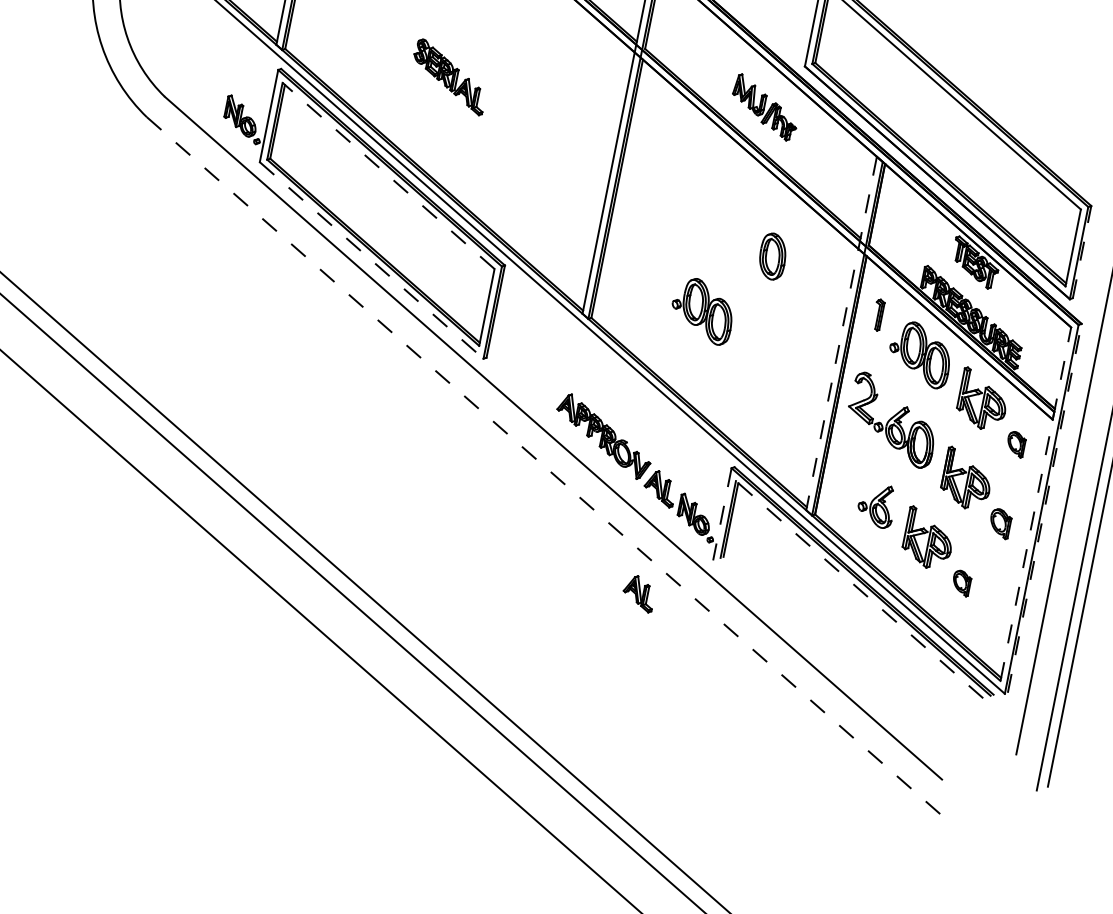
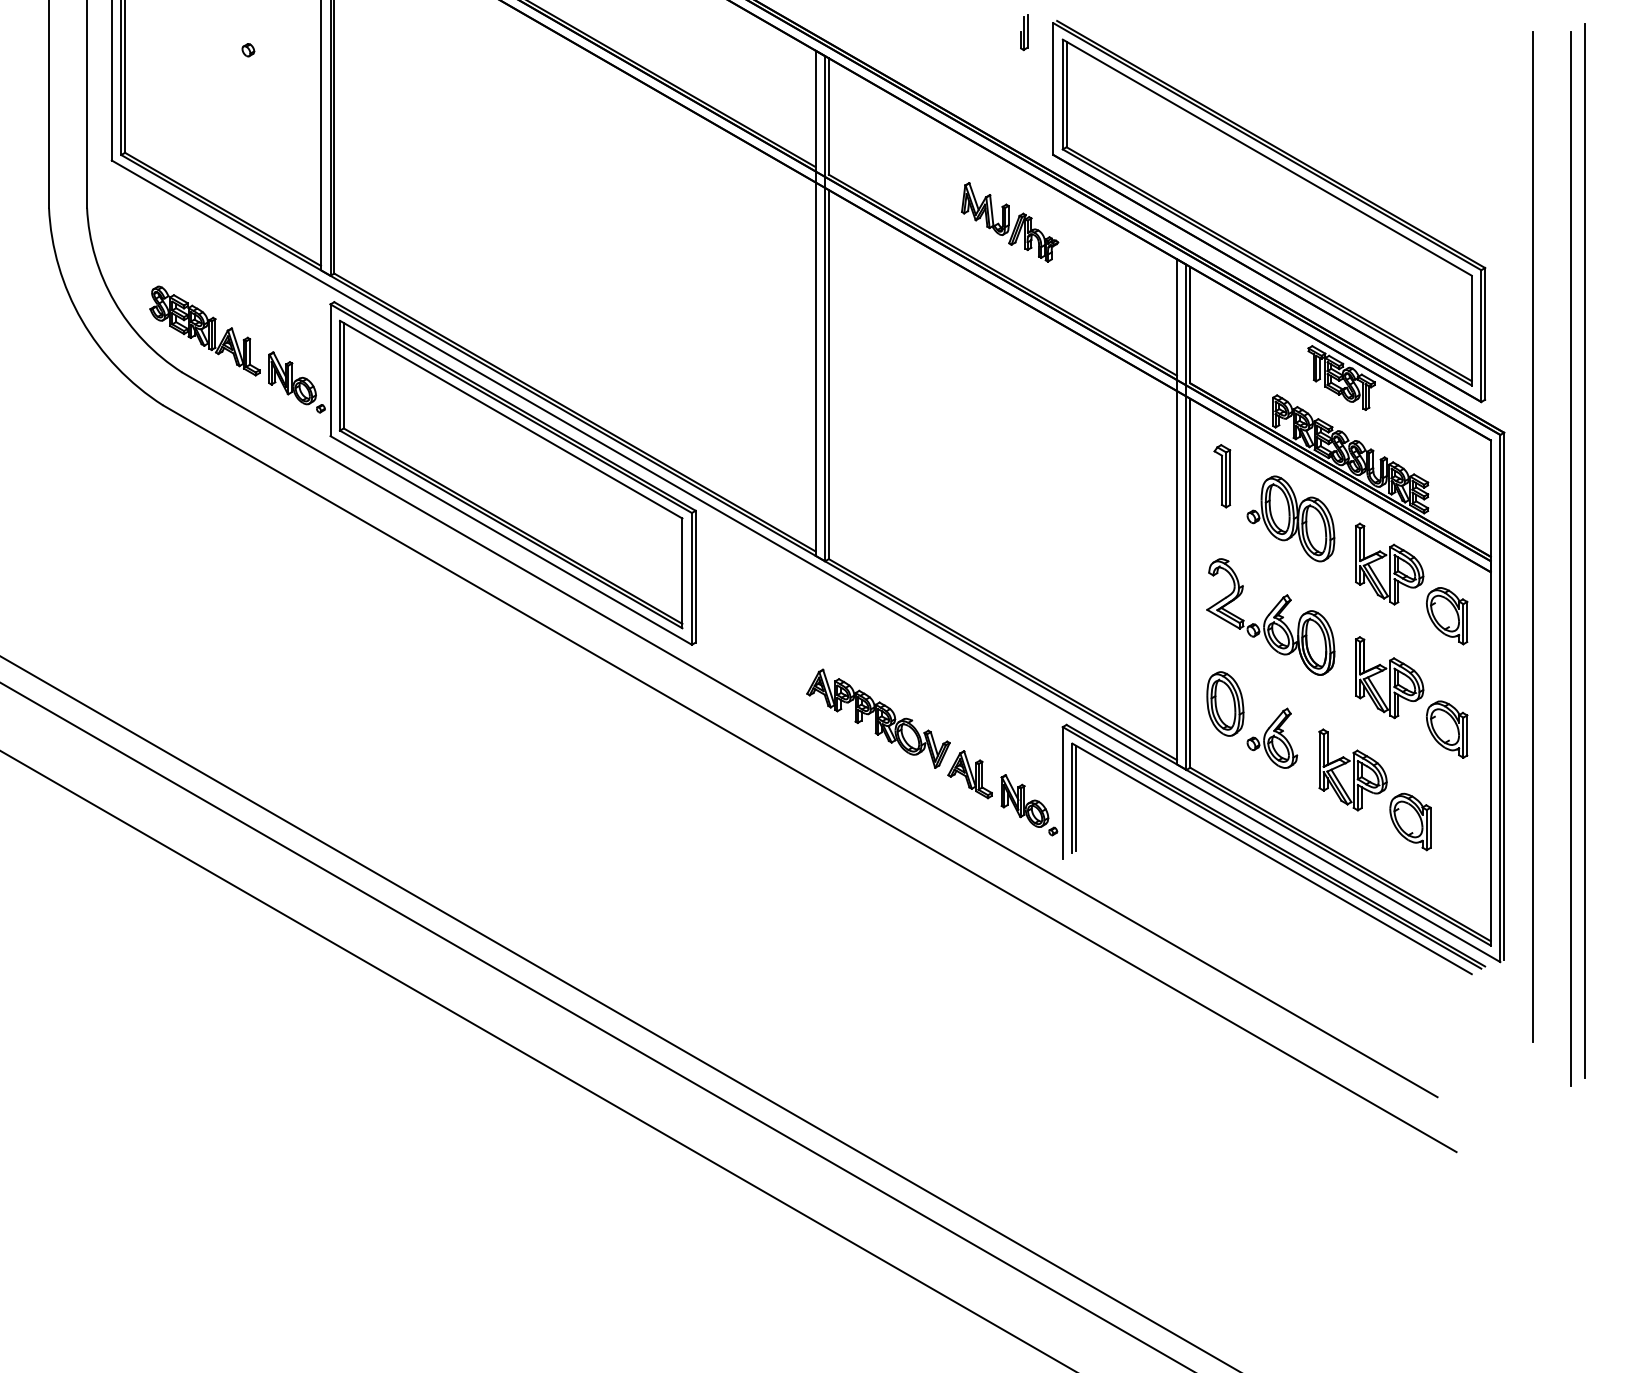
part: (449, 76) -> (204, 330), moved
line: (388, 175) -> (511, 419), dashed -> solid
line: (1082, 251) -> (1485, 333), dashed -> solid
part: (772, 256) -> (1225, 703), moved
line: (371, 260) -> (511, 540), dashed -> solid
part: (702, 310) -> (979, 518), removed
part: (878, 315) -> (1222, 476), size x1.43
line: (841, 333) -> (1176, 511), dashed -> solid
part: (1016, 444) -> (1447, 616), size x1.67
line: (547, 468) -> (809, 778), dashed -> solid
line: (1035, 504) -> (1490, 693), dashed -> solid
line: (1044, 508) -> (1504, 696), dashed -> solid
line: (722, 514) -> (1062, 793), dashed -> solid
part: (1000, 523) -> (1447, 729), size x1.43
part: (961, 582) -> (1410, 821), size x1.67
line: (859, 589) -> (1272, 858), dashed -> solid
part: (638, 593) -> (969, 924), removed

